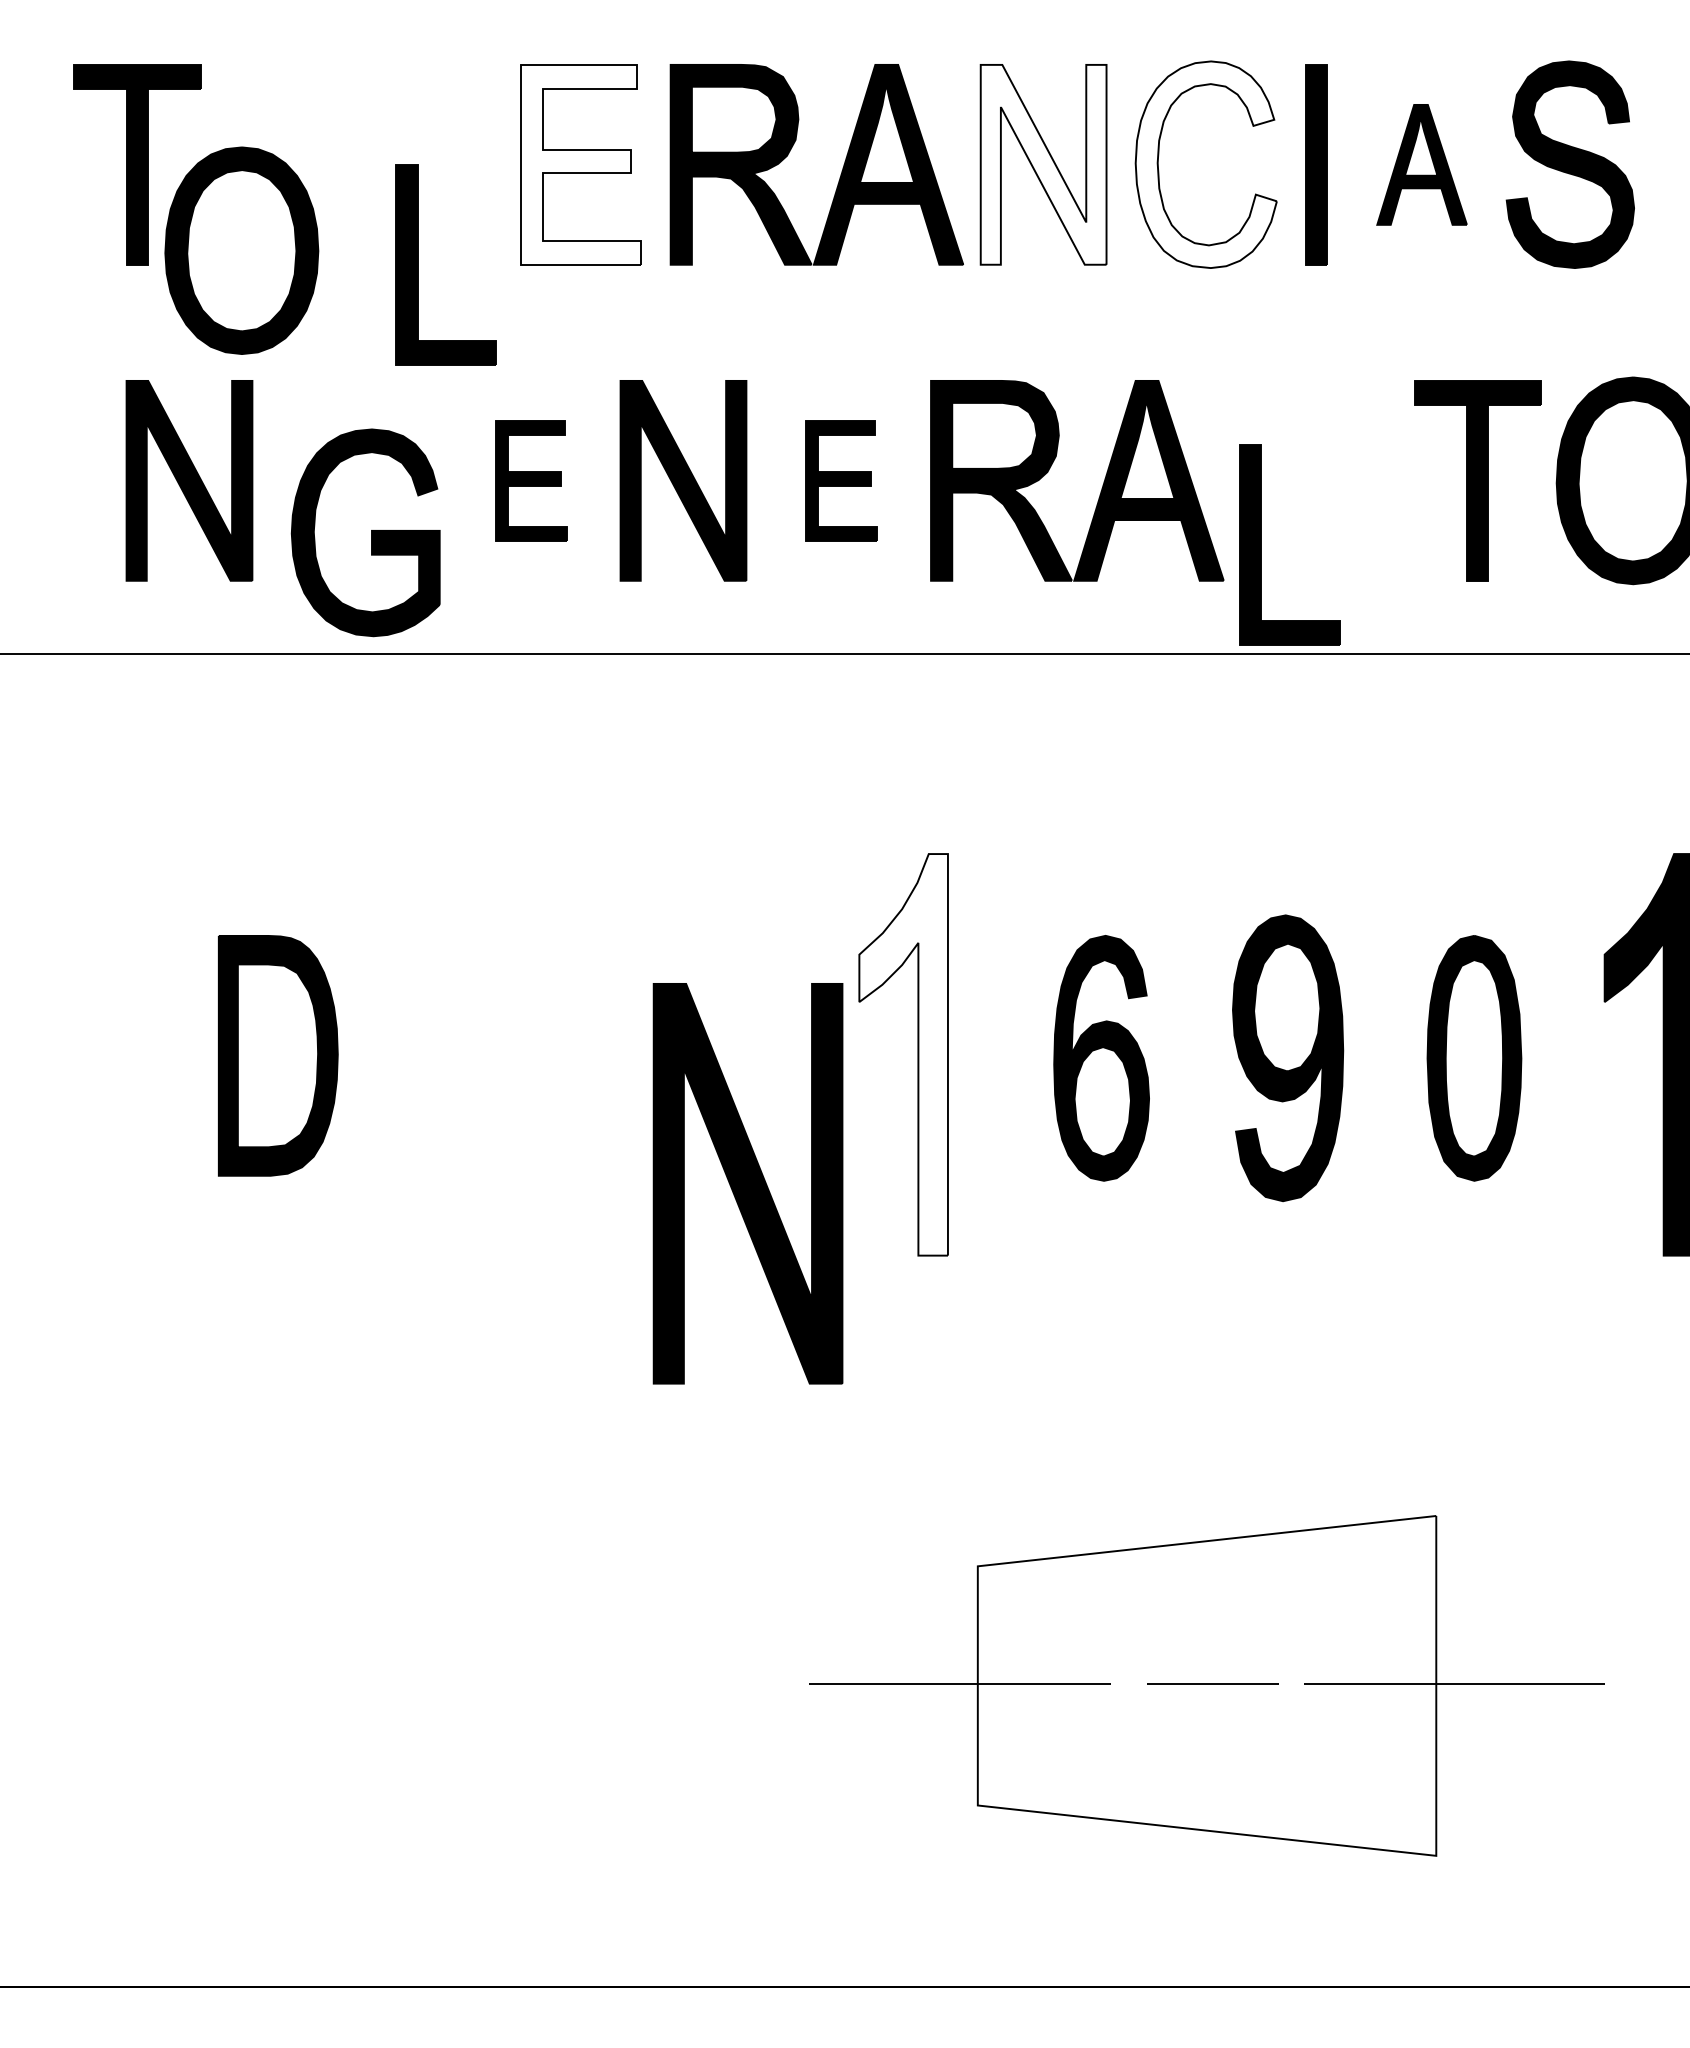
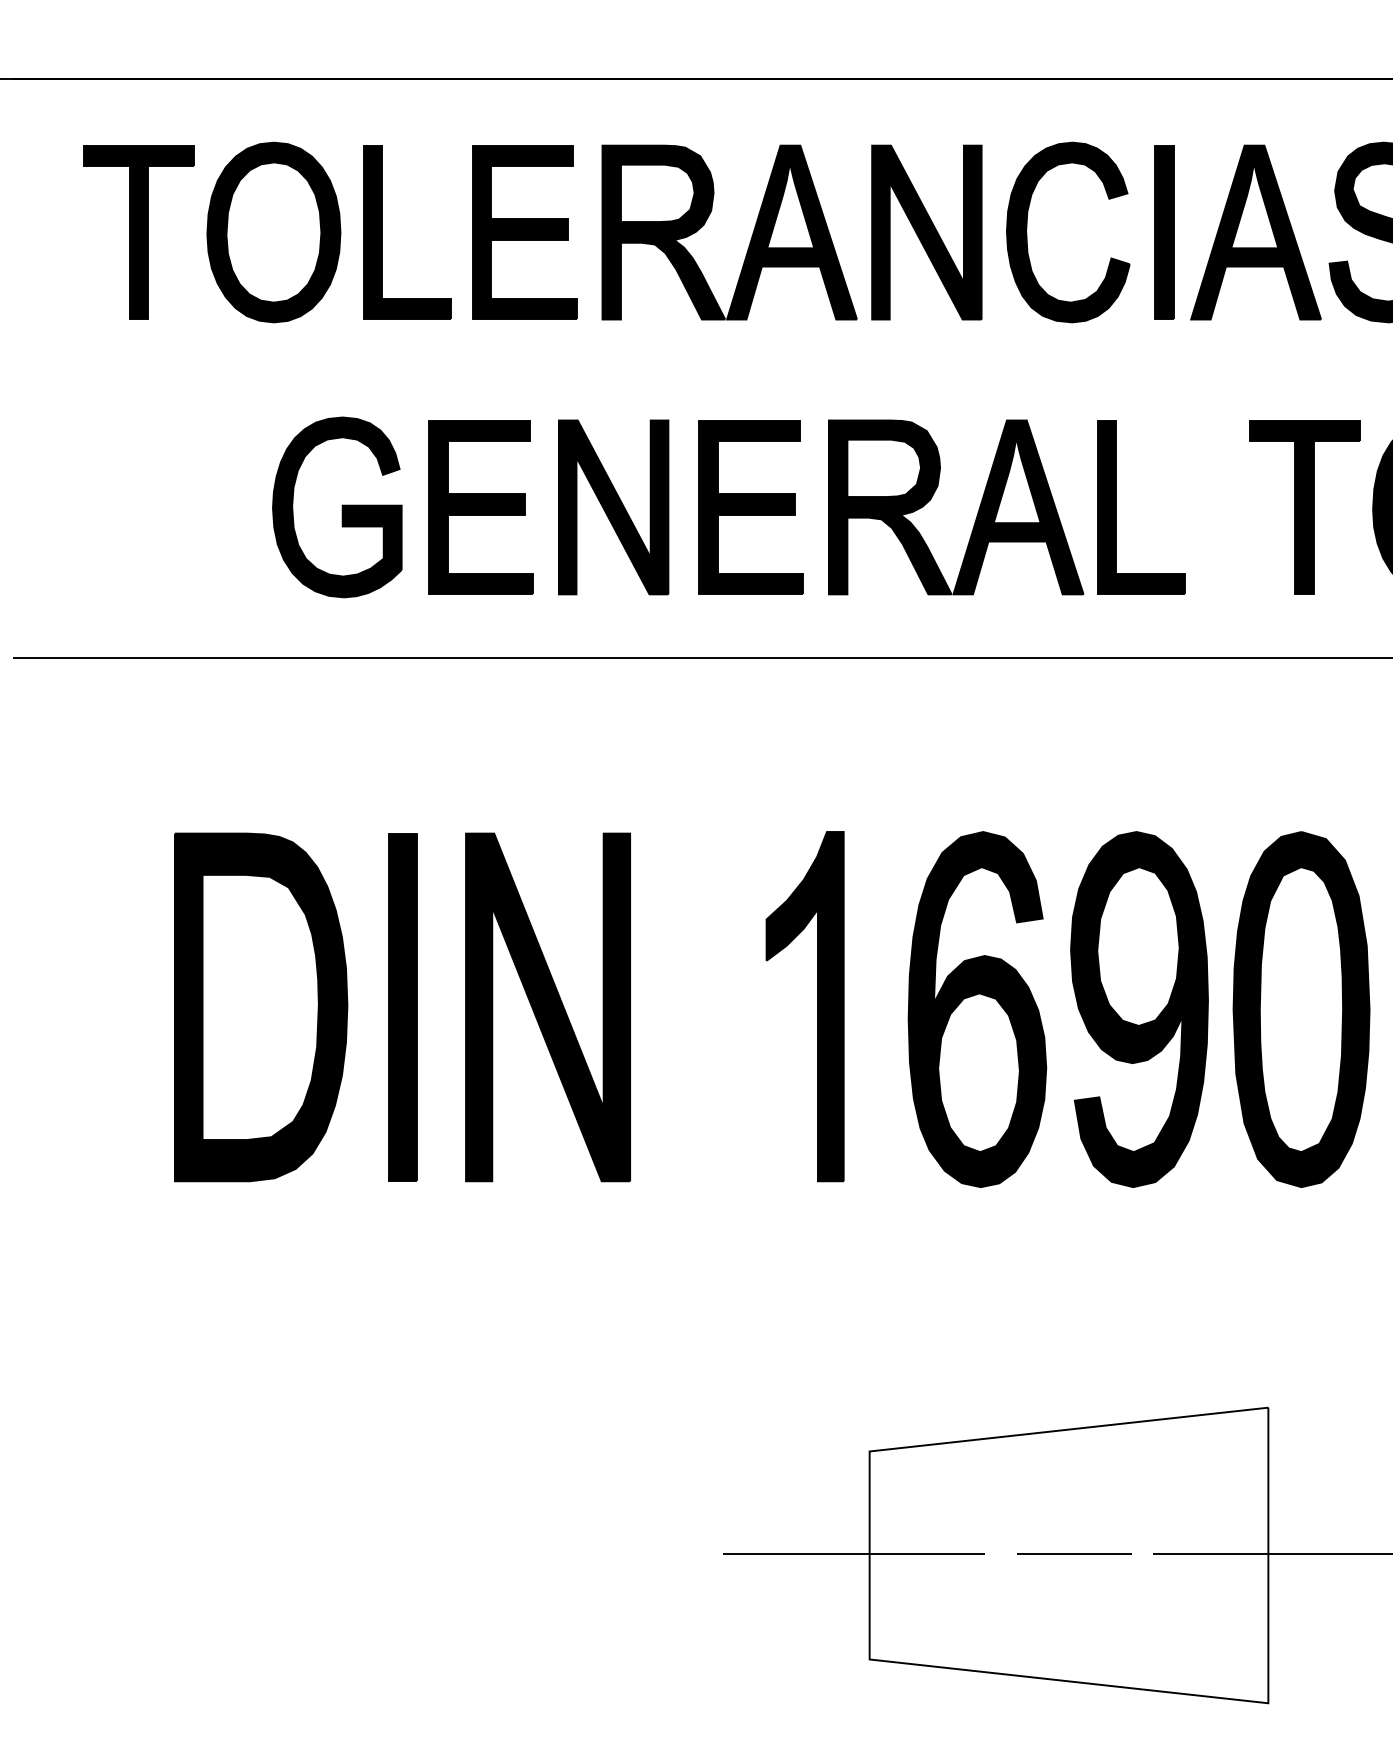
fill: (580, 164) -> (524, 232), added
fill: (1043, 164) -> (926, 232), added
fill: (1205, 164) -> (1067, 232), added
part: (1421, 164) -> (1255, 232), size x1.67
part: (241, 250) -> (273, 232), moved
part: (418, 264) -> (383, 232), moved
part: (189, 480) -> (184, 507), removed
part: (531, 480) -> (481, 507), size x1.67
part: (841, 480) -> (751, 507), size x1.67
part: (365, 532) -> (337, 507), moved
part: (1261, 544) -> (1116, 507), moved
fill: (903, 1054) -> (805, 1006), added
part: (278, 1055) -> (261, 1007), size x1.67
part: (440, 1055) -> (402, 1007), added
part: (1101, 1058) -> (977, 1009), size x1.67
part: (1287, 1058) -> (1138, 1009), size x1.43
part: (1474, 1058) -> (1301, 1009), size x1.67
part: (747, 1183) -> (547, 1007), moved

